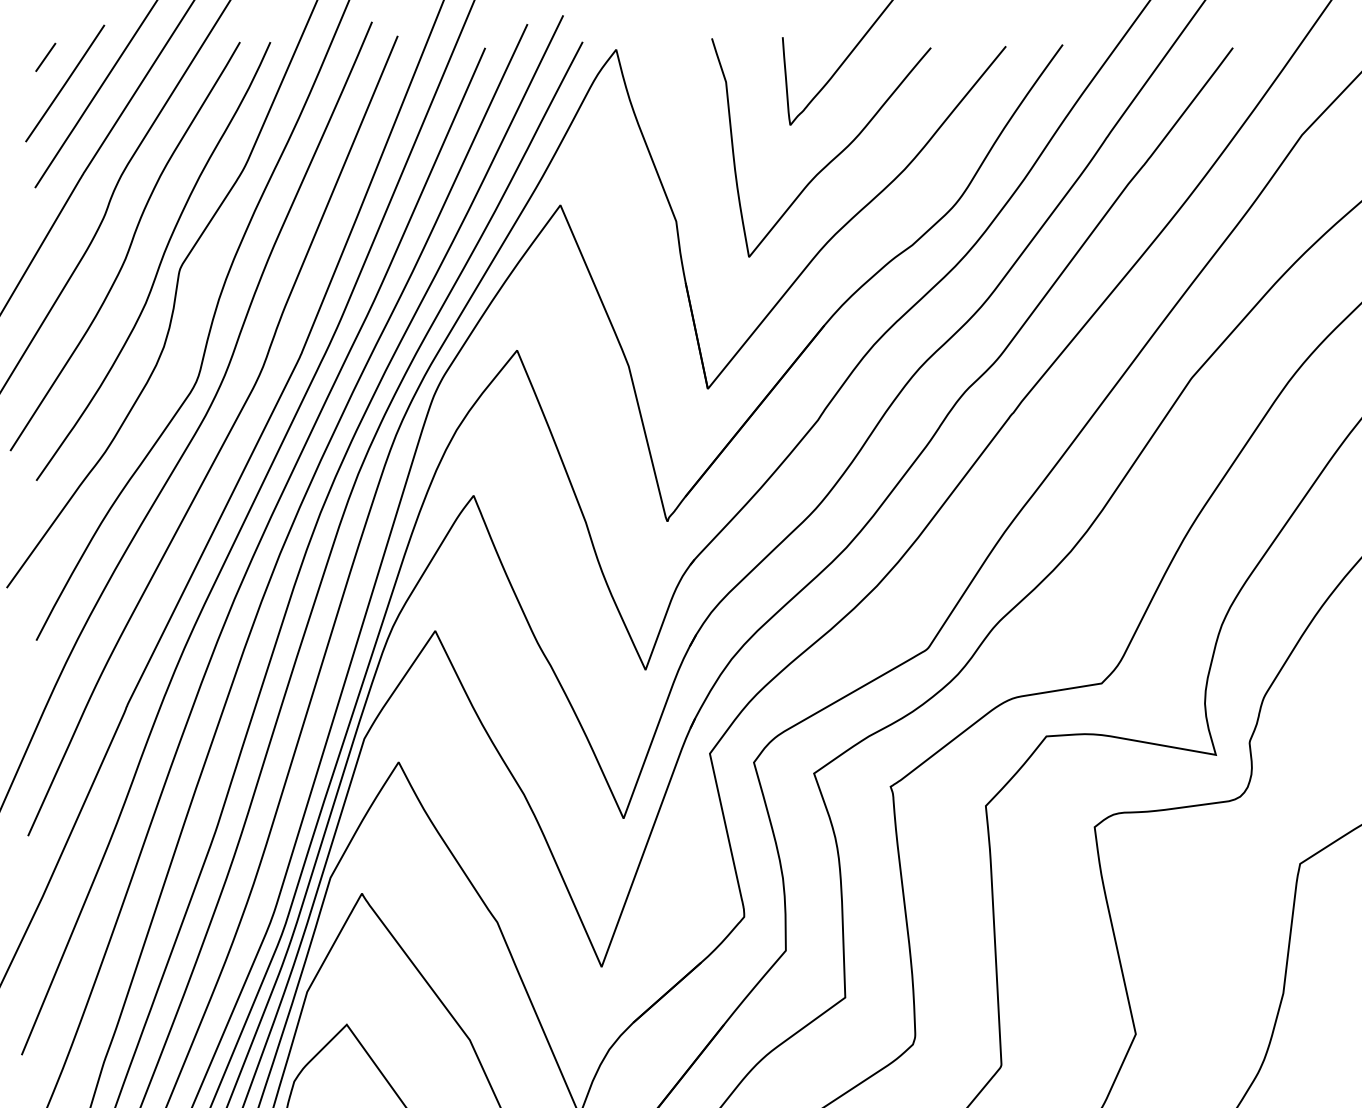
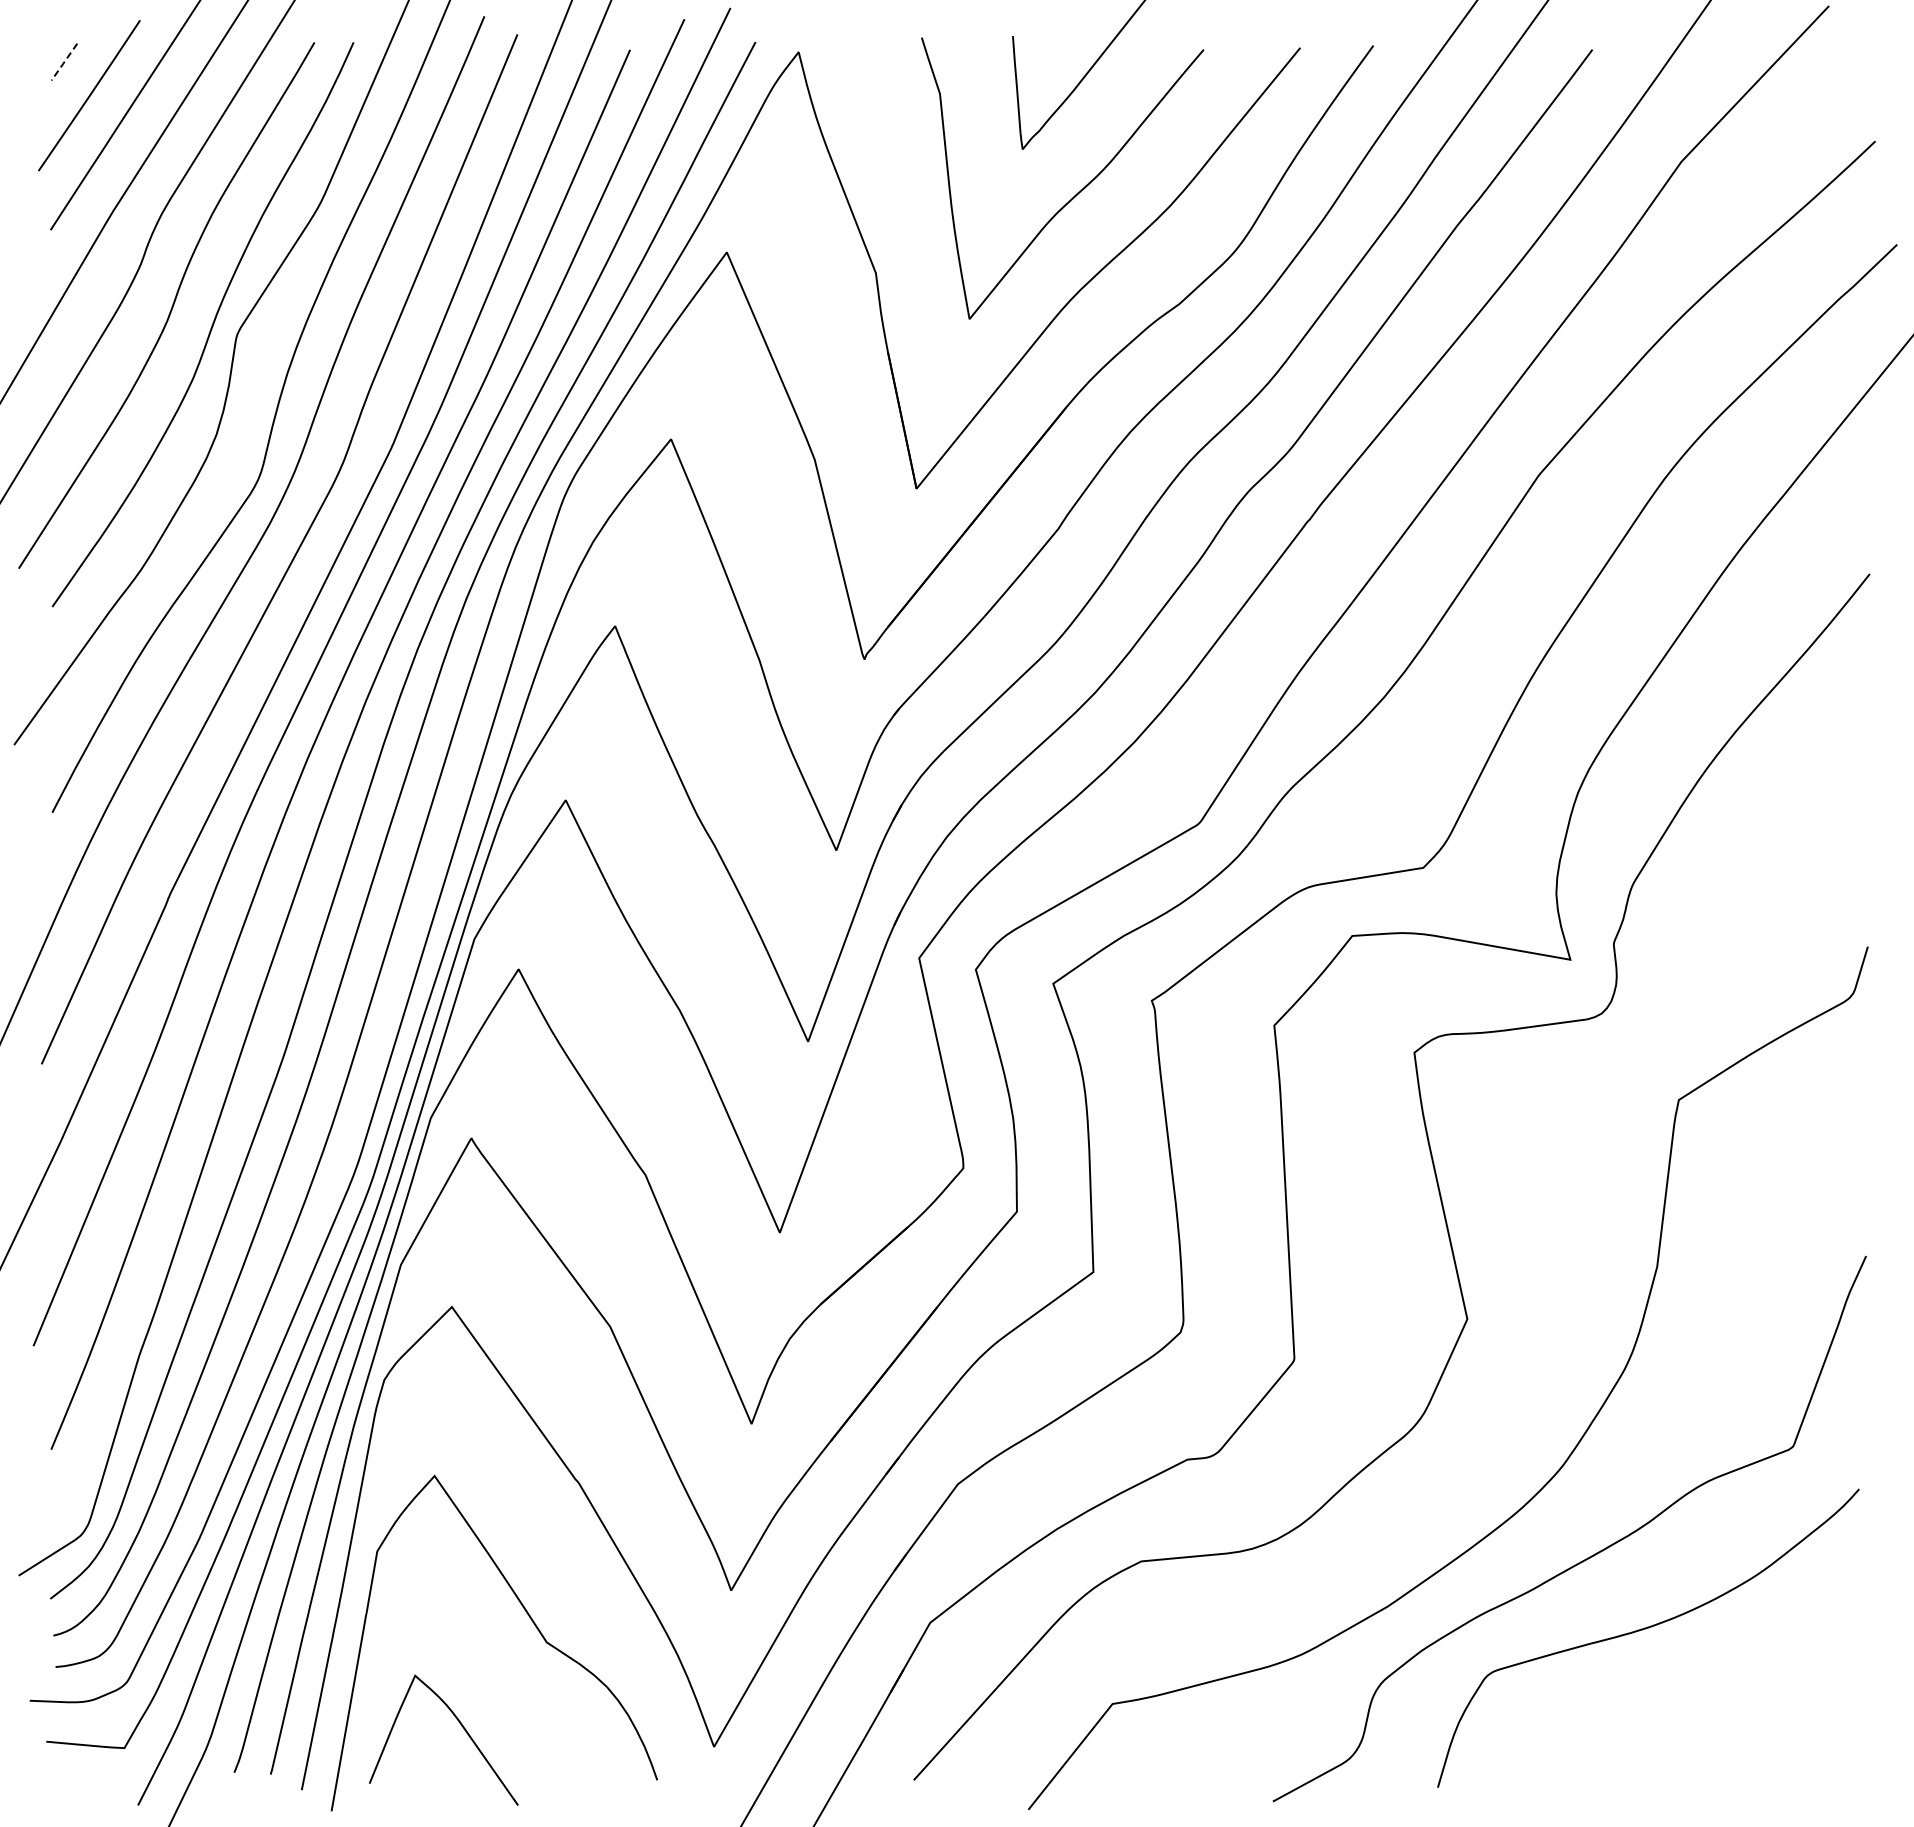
line: (45, 57) -> (64, 62), solid -> dashed

